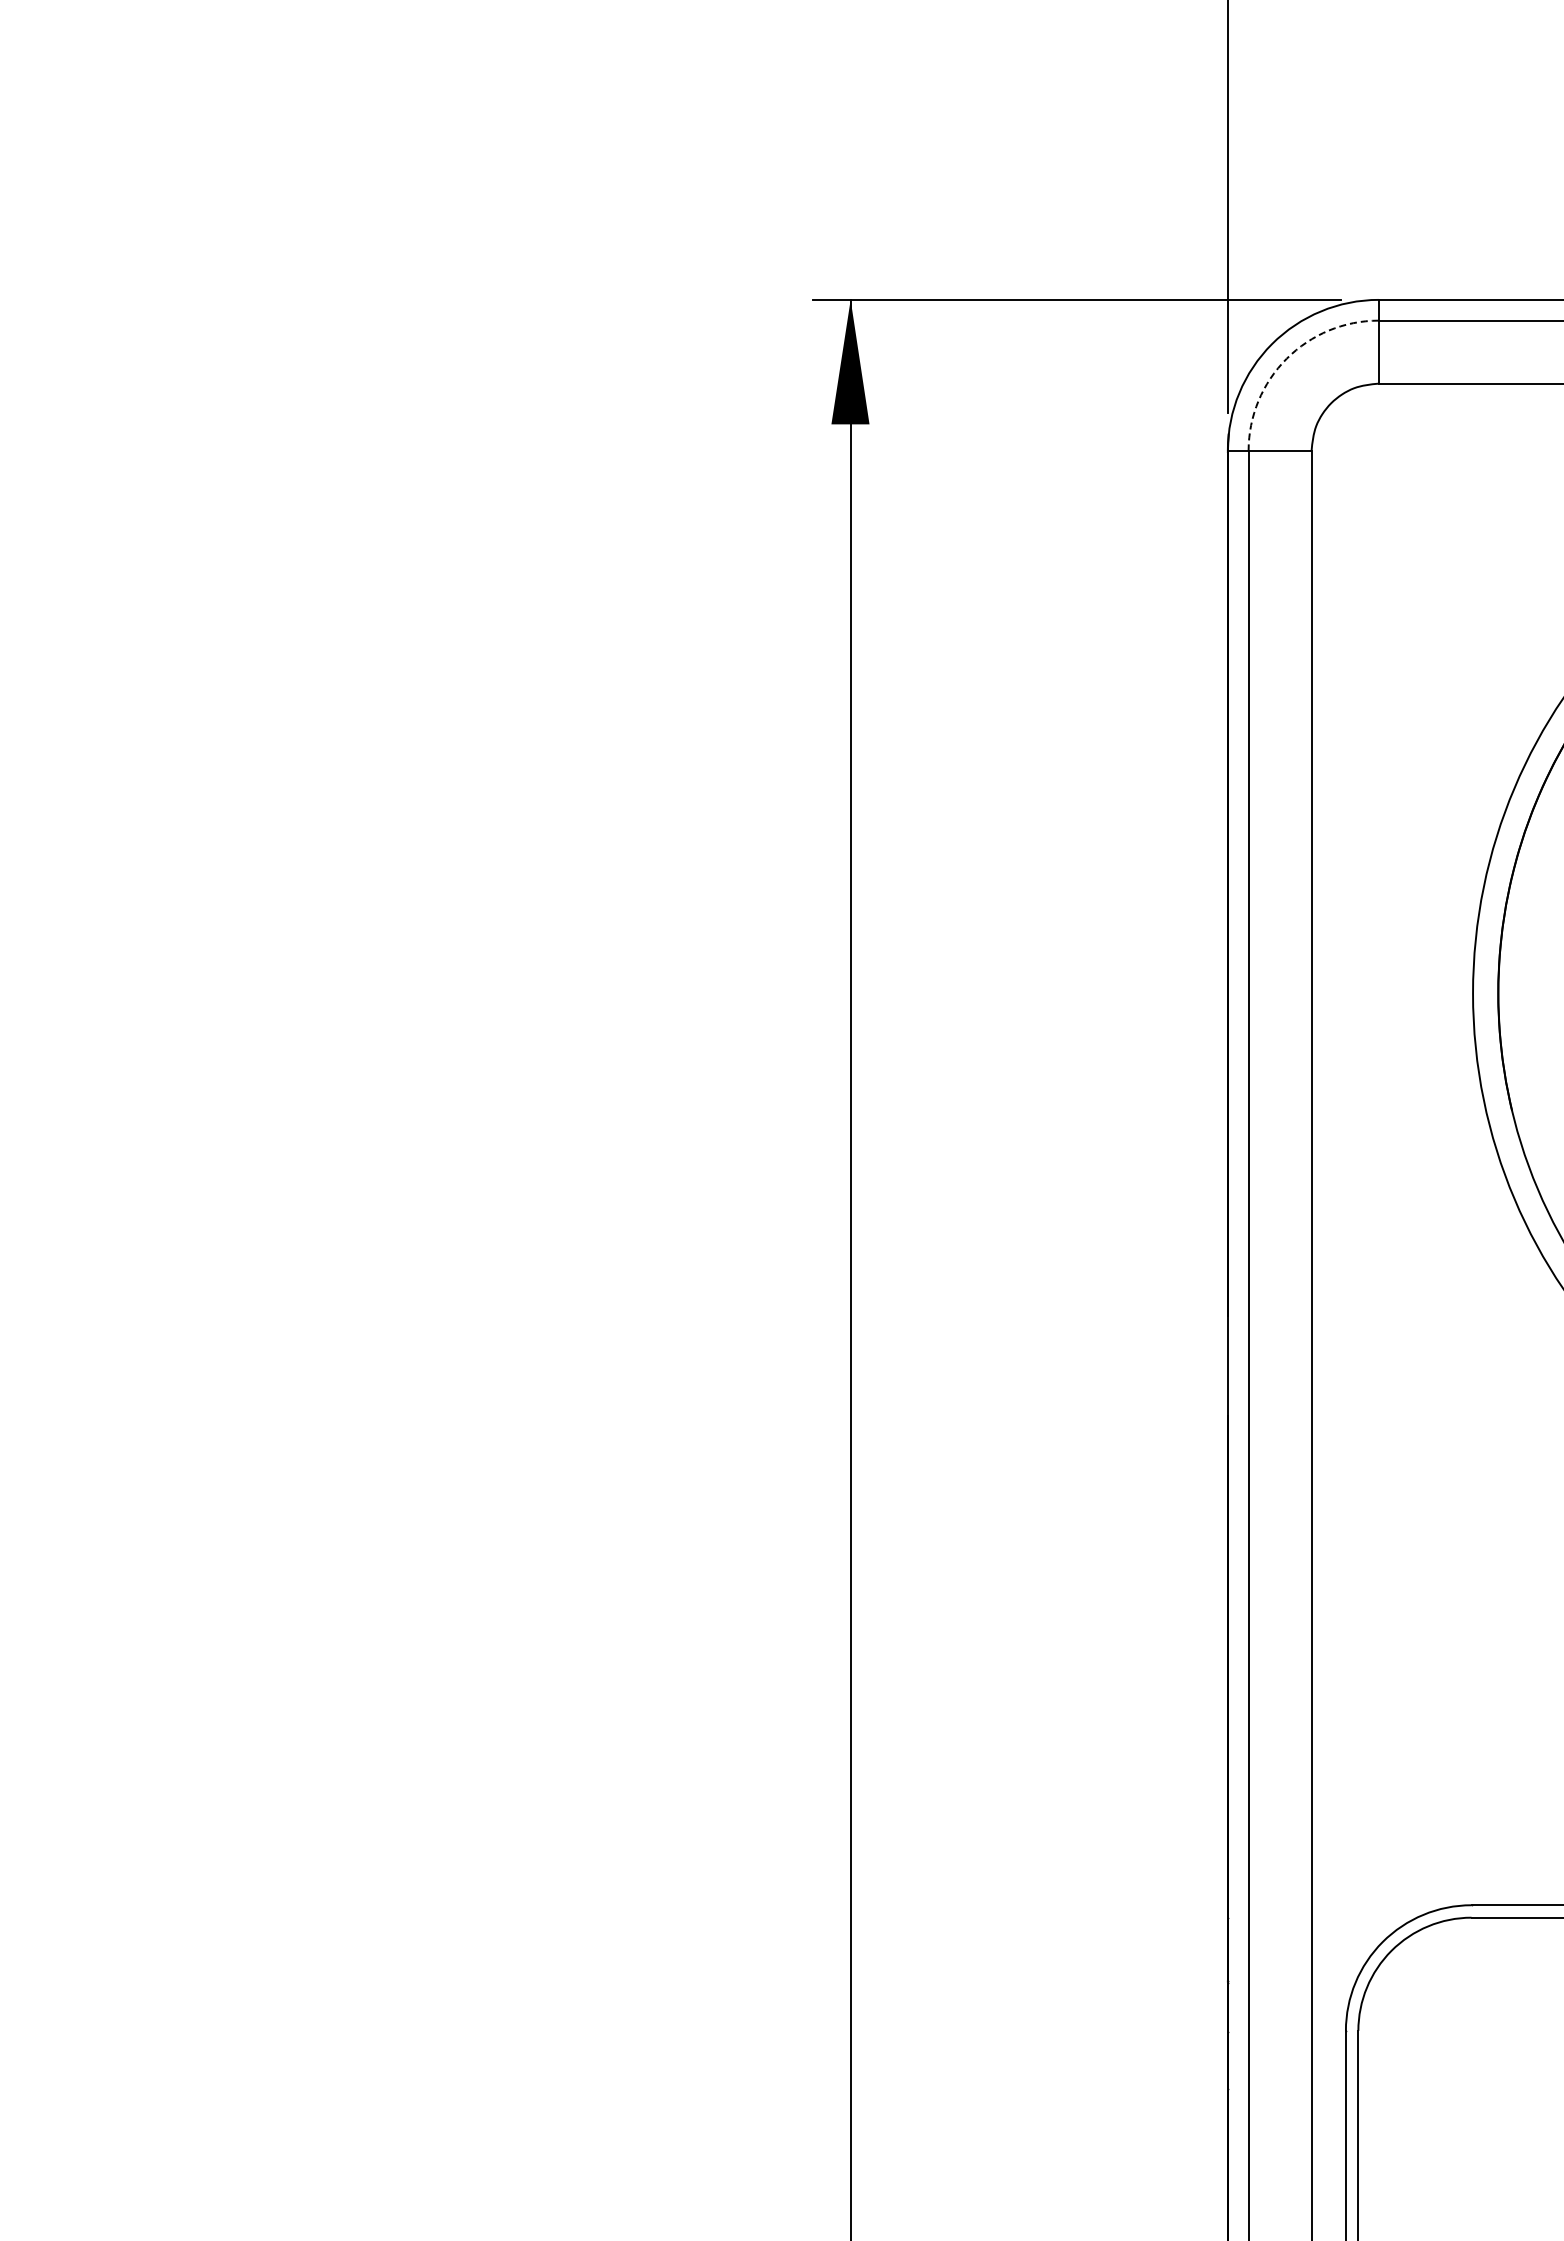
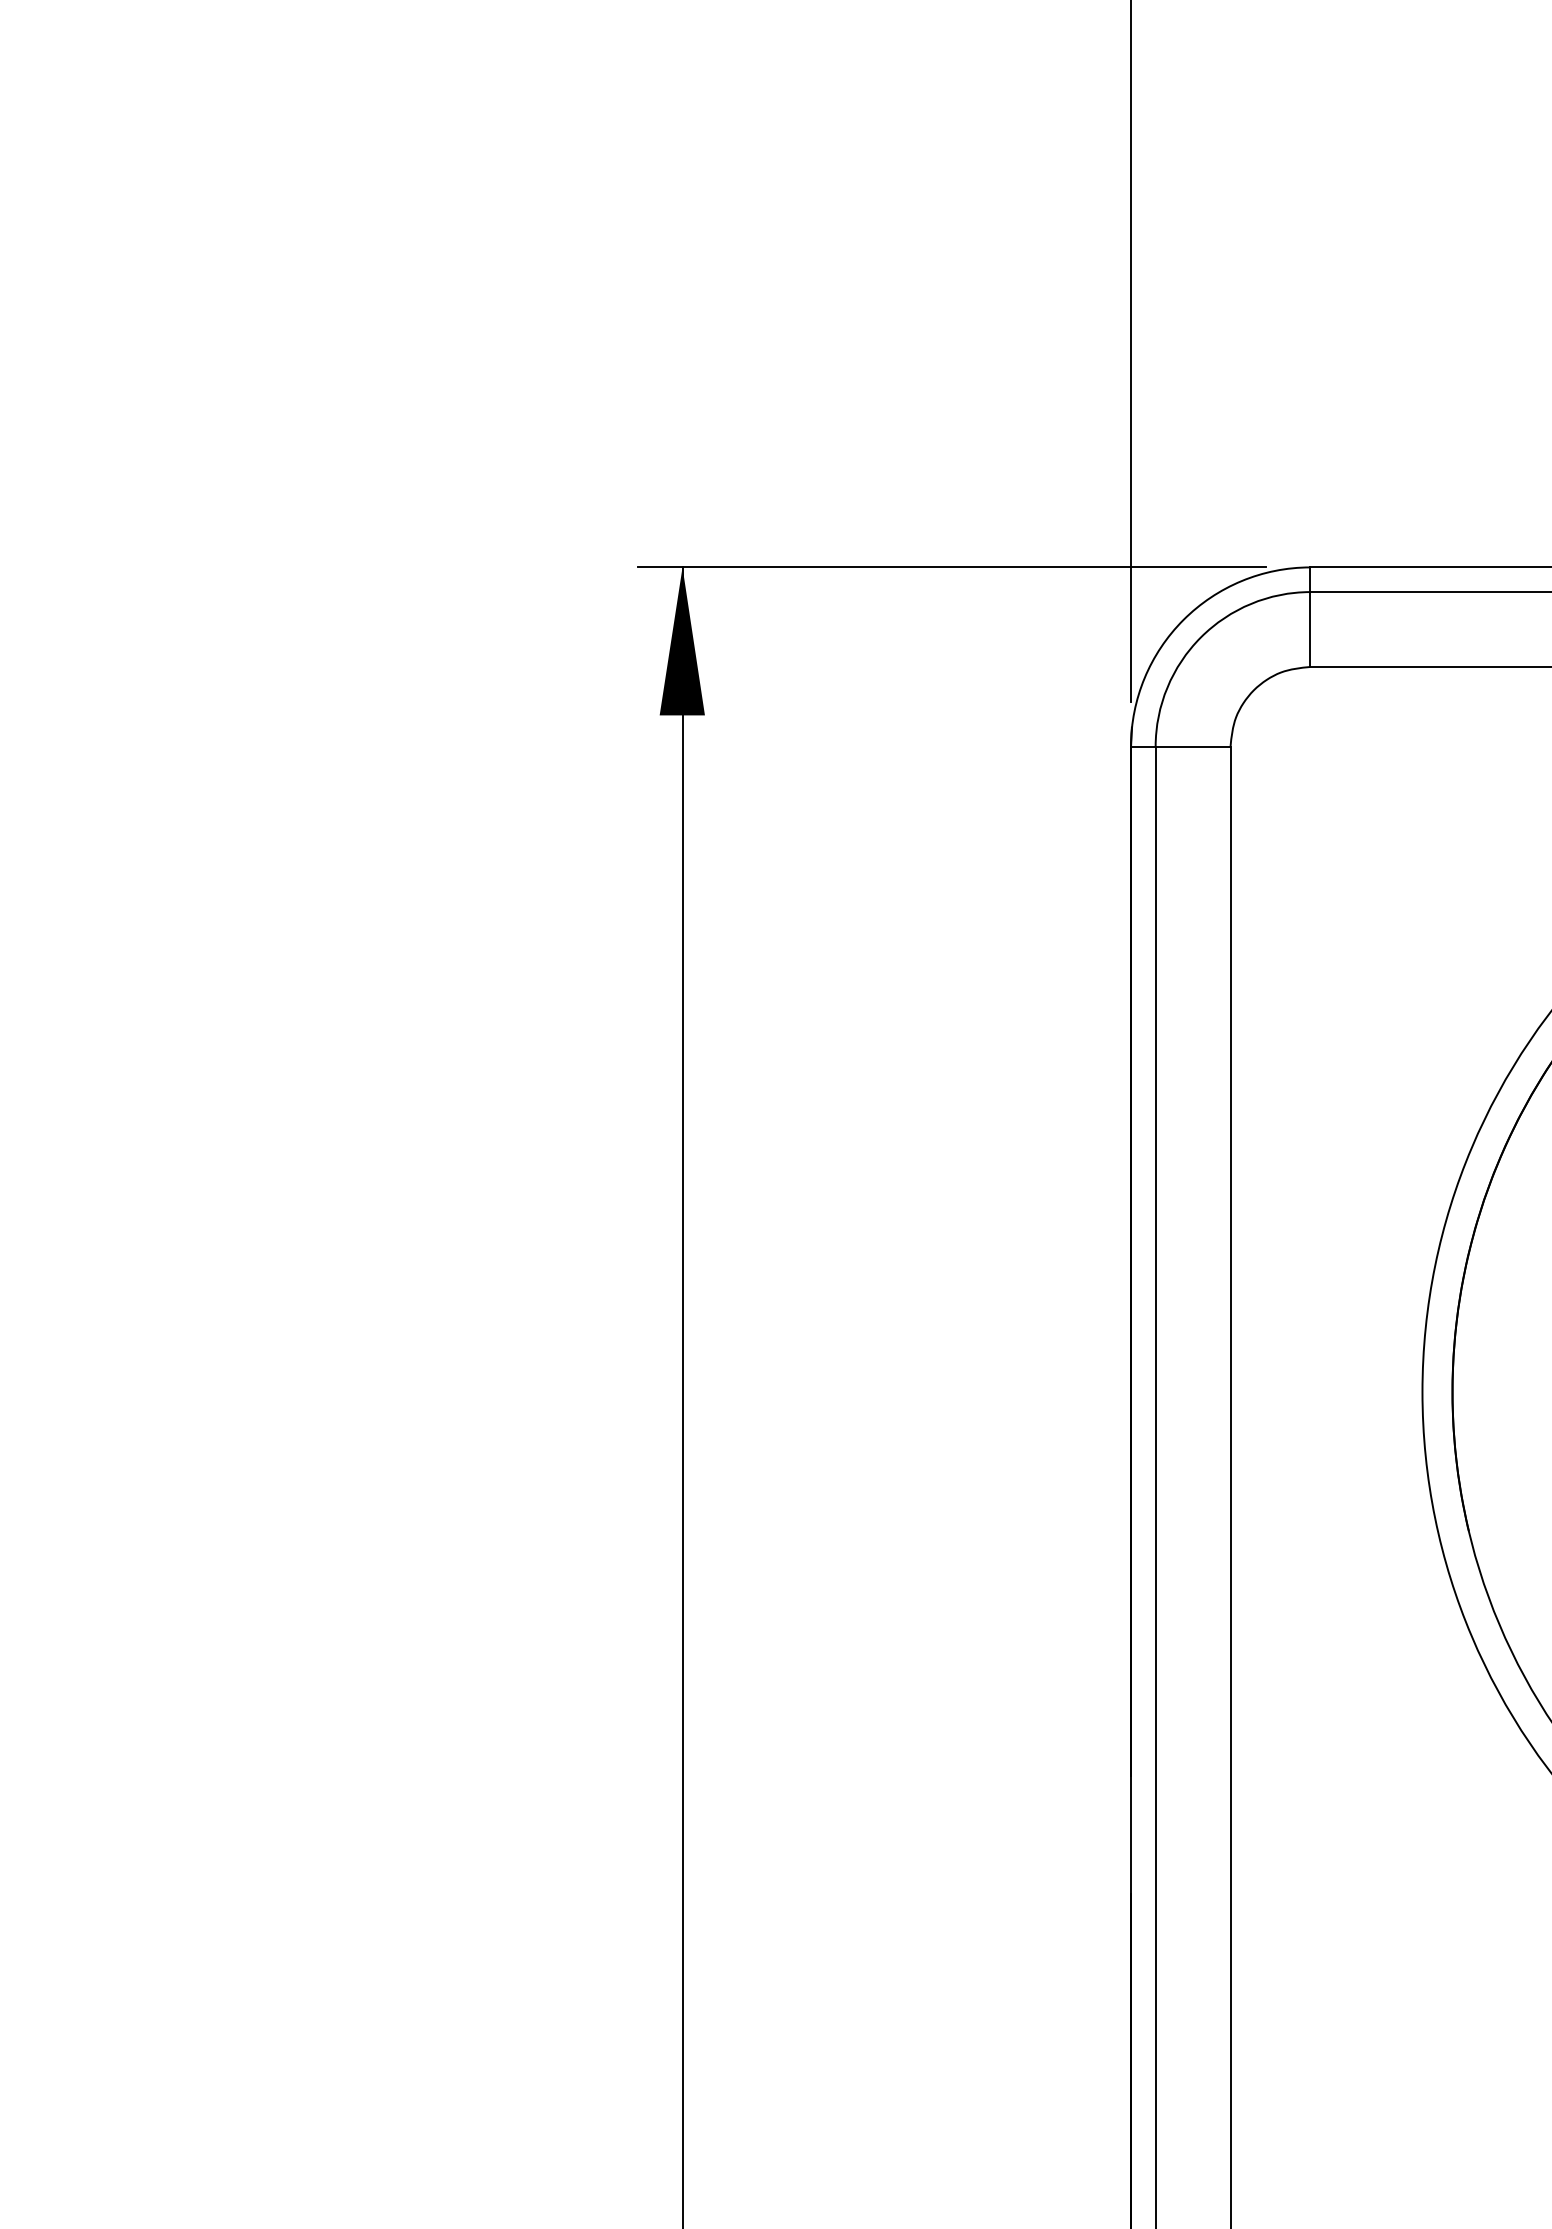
arc: (1286, 358) -> (1200, 637), dashed -> solid

